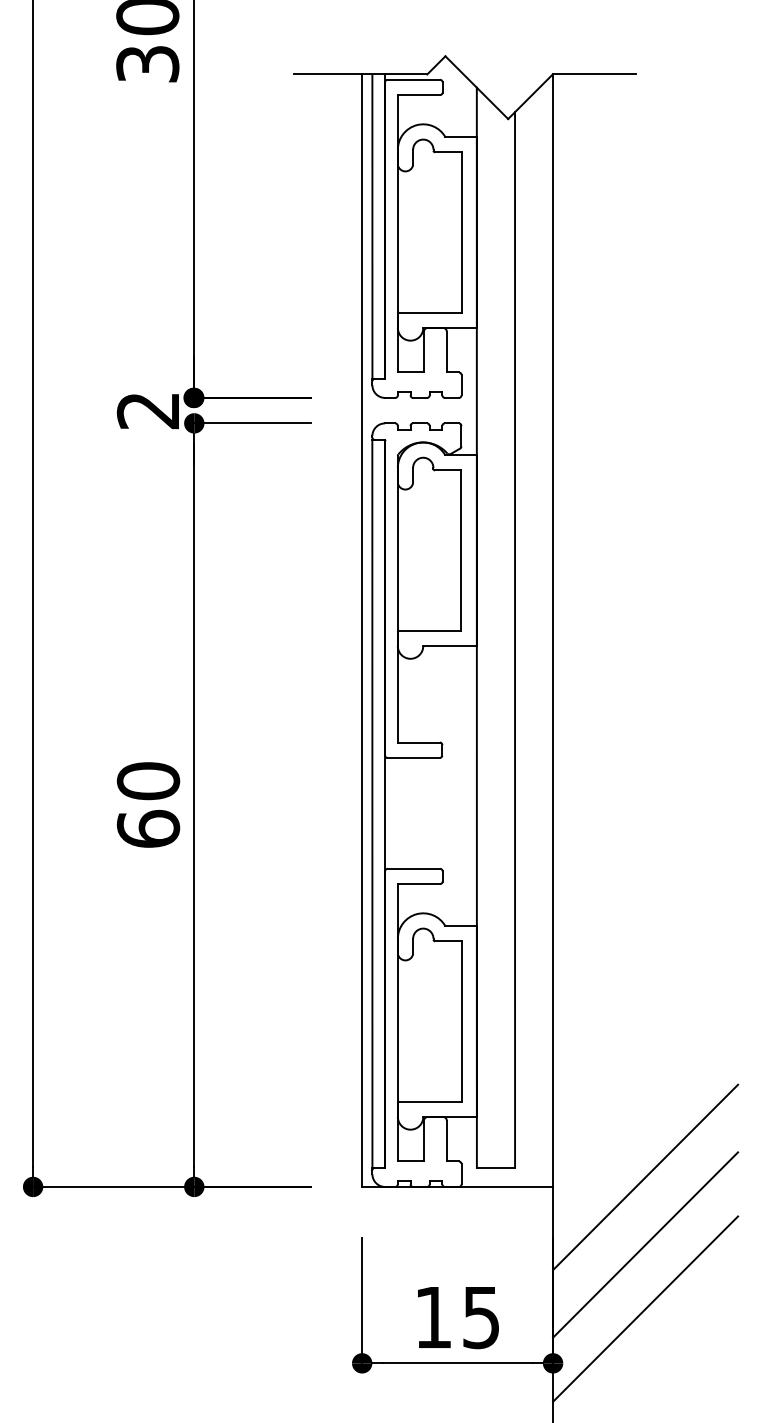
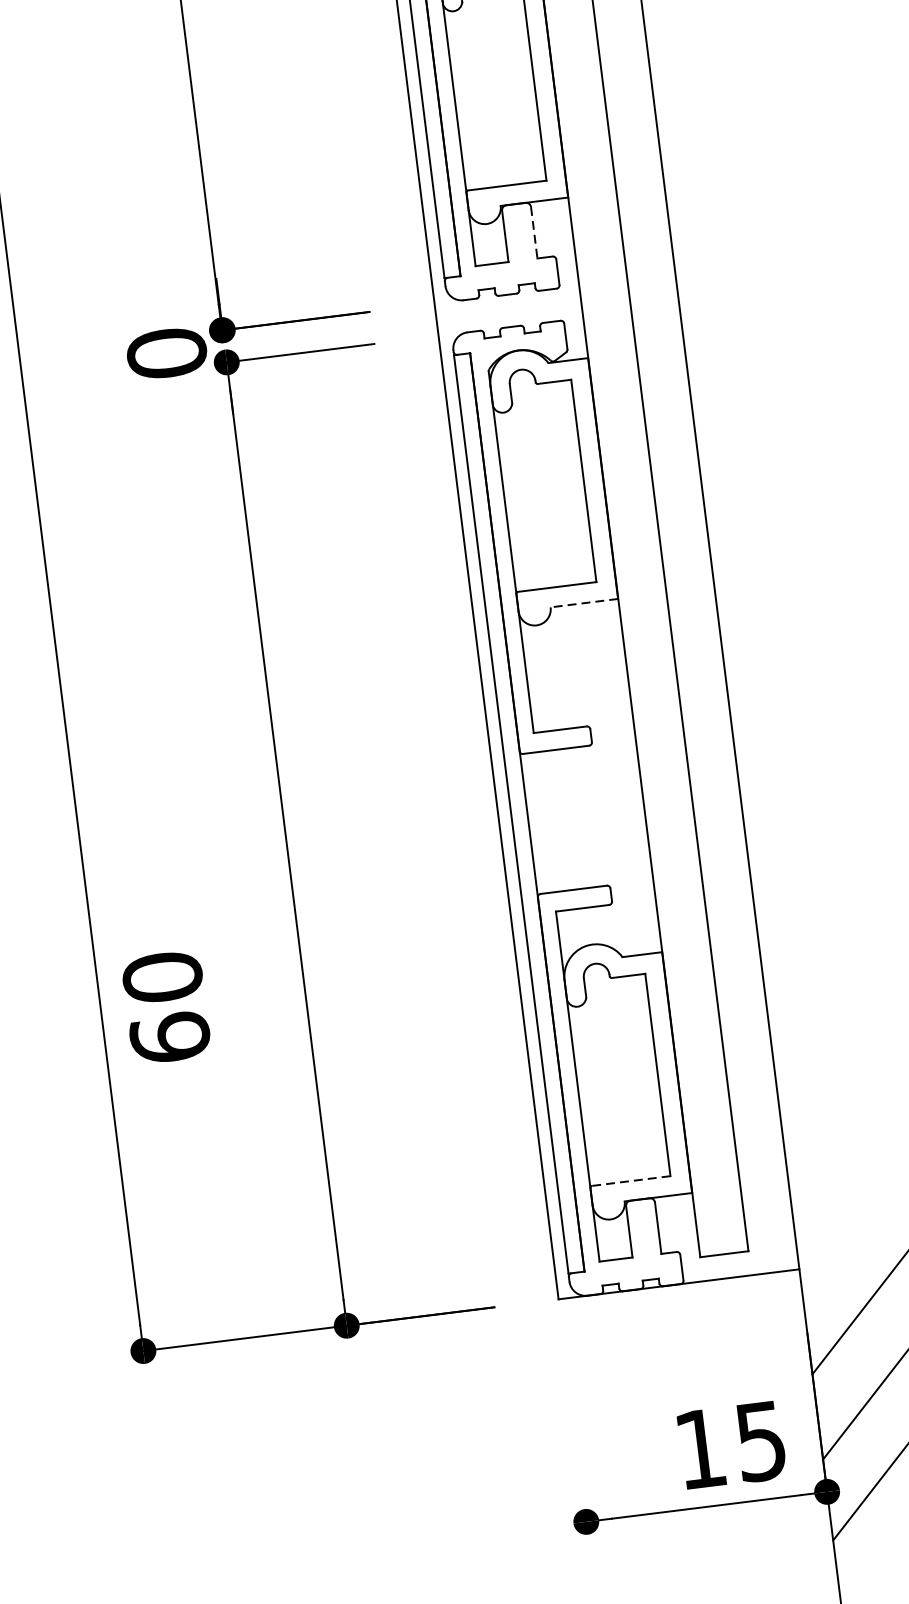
line: (446, 352) -> (533, 233), solid -> dashed
text: (148, 410) -> (166, 353), 2 -> 0
line: (449, 646) -> (583, 603), solid -> dashed
text: (148, 804) -> (166, 1006), moved
line: (429, 1101) -> (630, 1180), solid -> dashed
line: (362, 1300) -> (576, 1442), removed
text: (458, 1318) -> (732, 1446), moved

